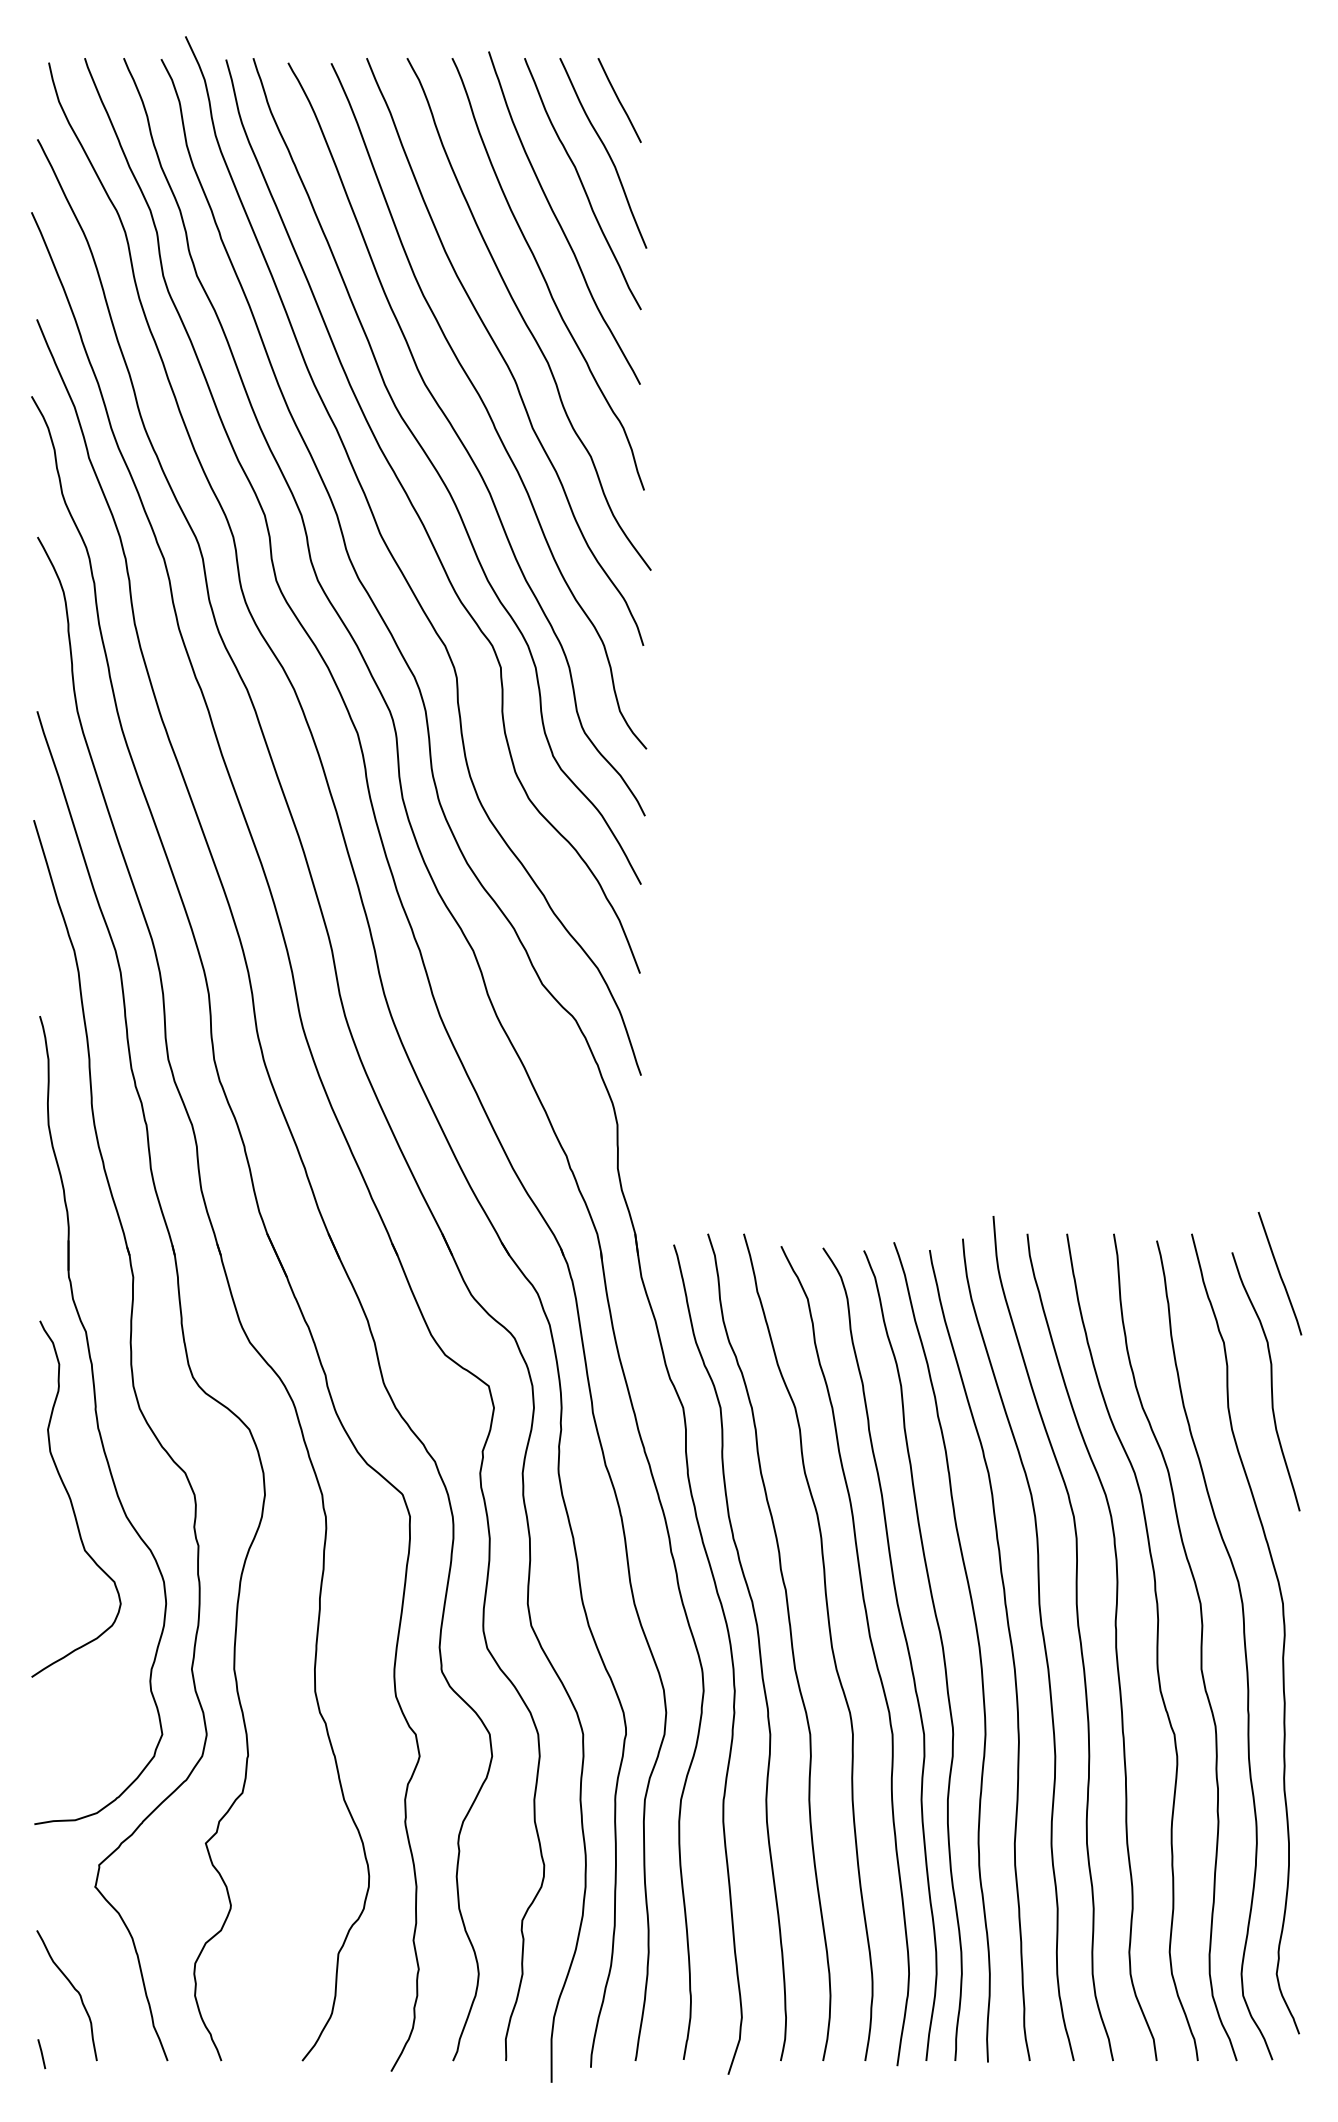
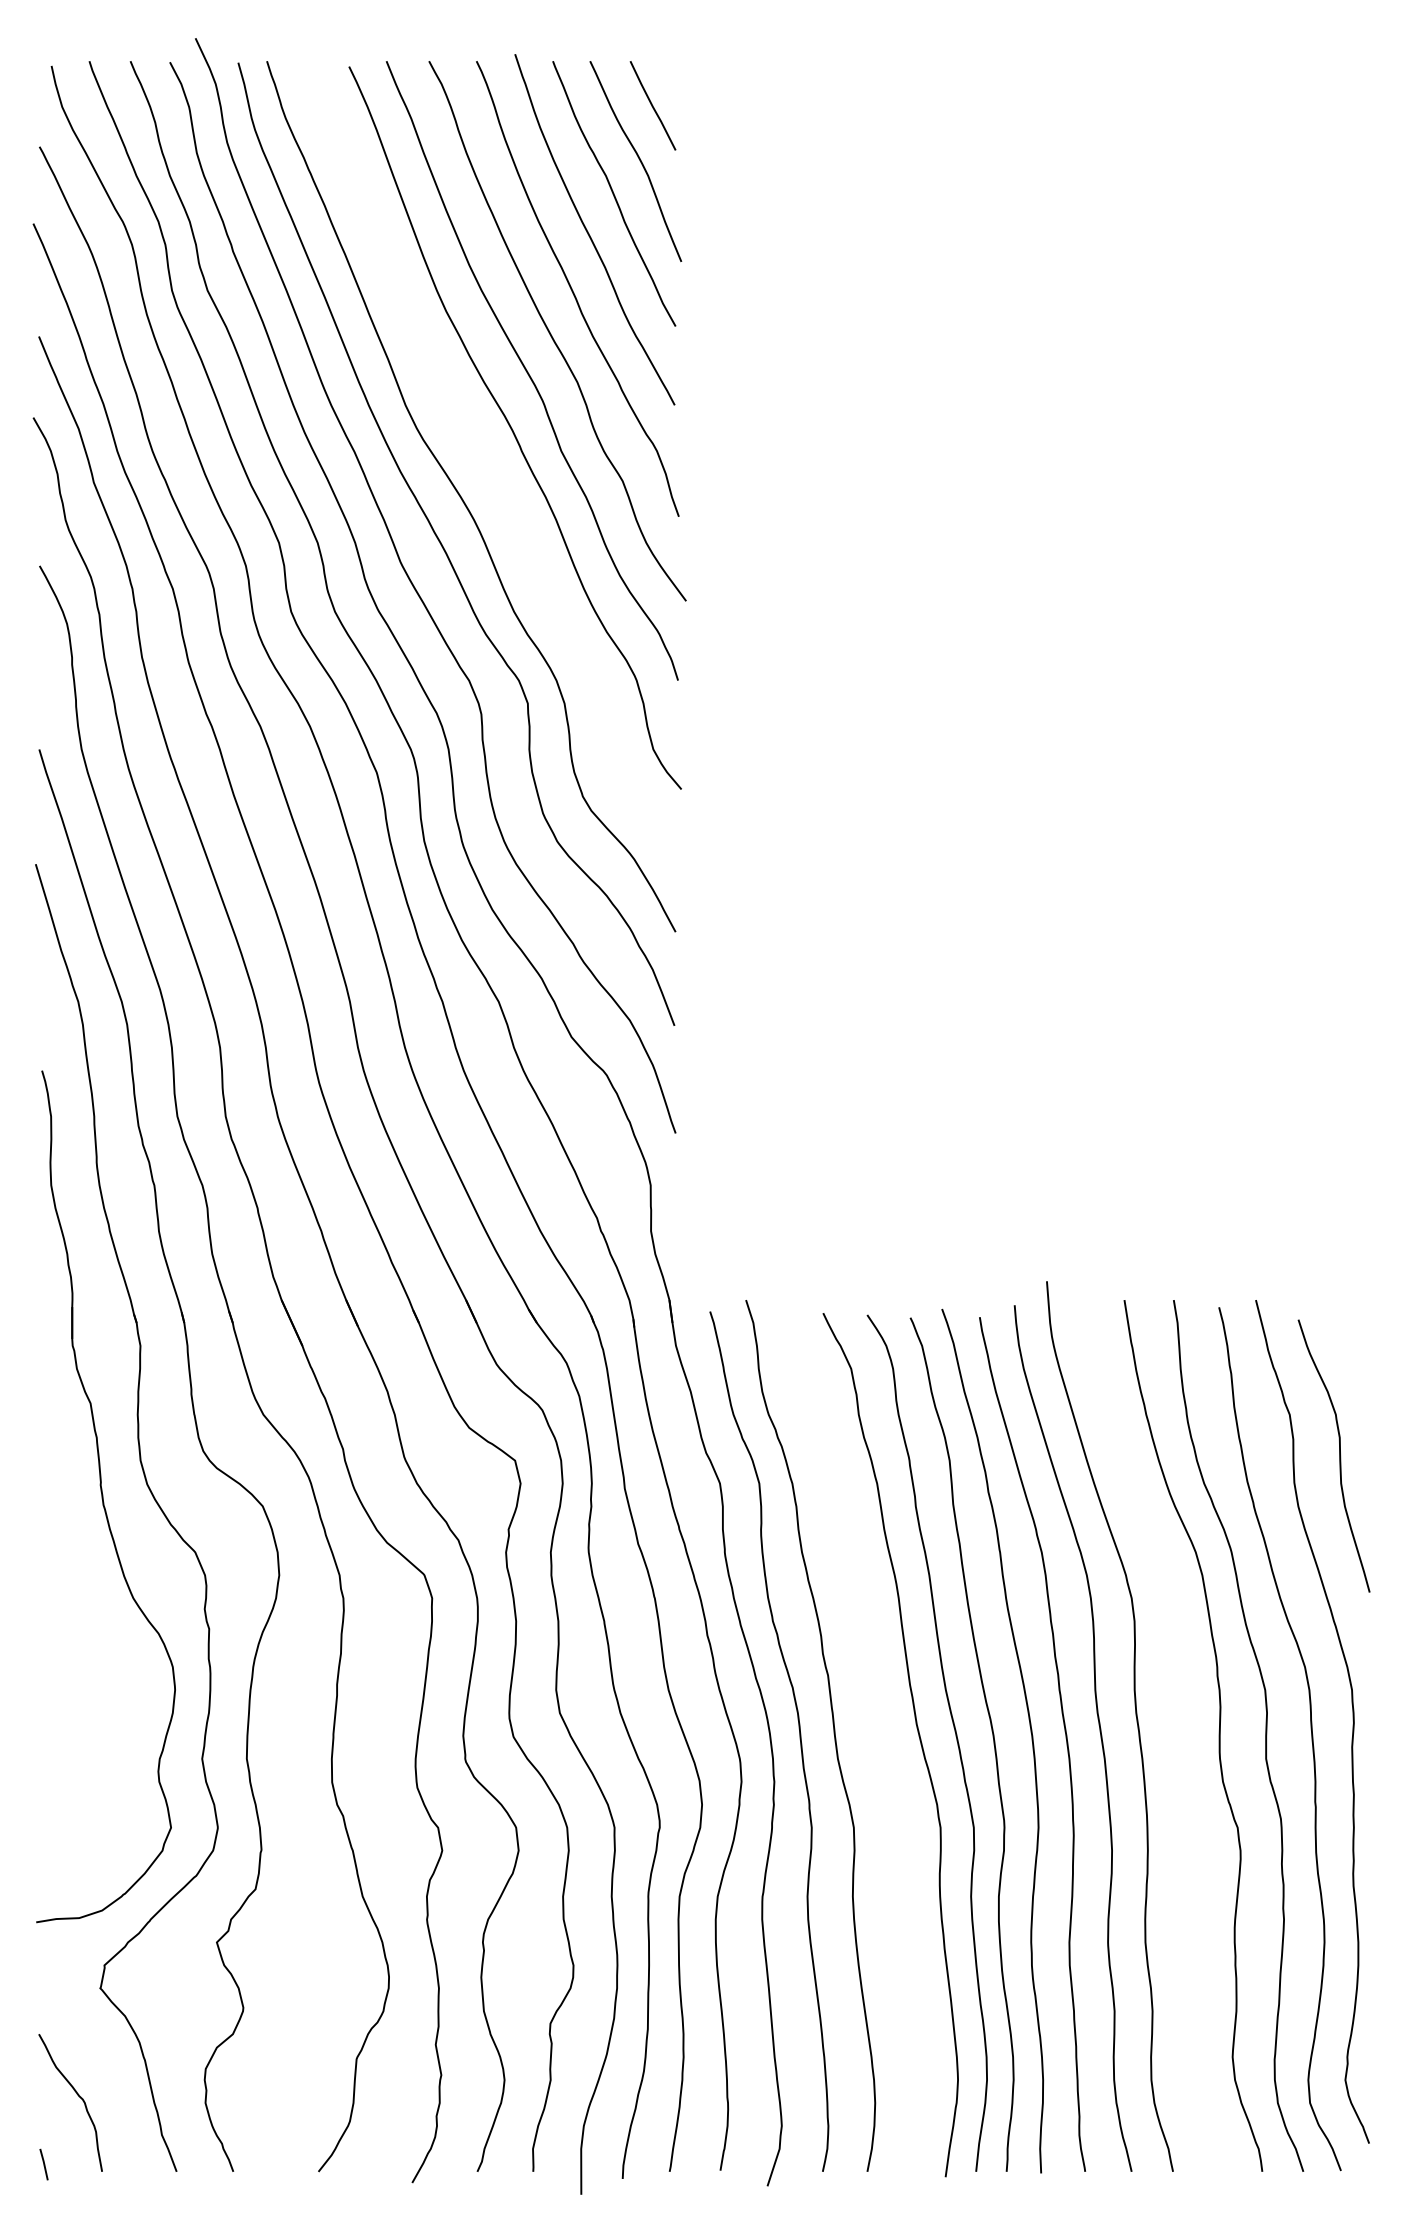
curve: (462, 441) -> (487, 465), removed
line: (1279, 1273) -> (1348, 1341), removed
curve: (71, 1499) -> (75, 1580), removed
curve: (830, 1645) -> (875, 1733), removed
curve: (1115, 1646) -> (1175, 1734), removed

